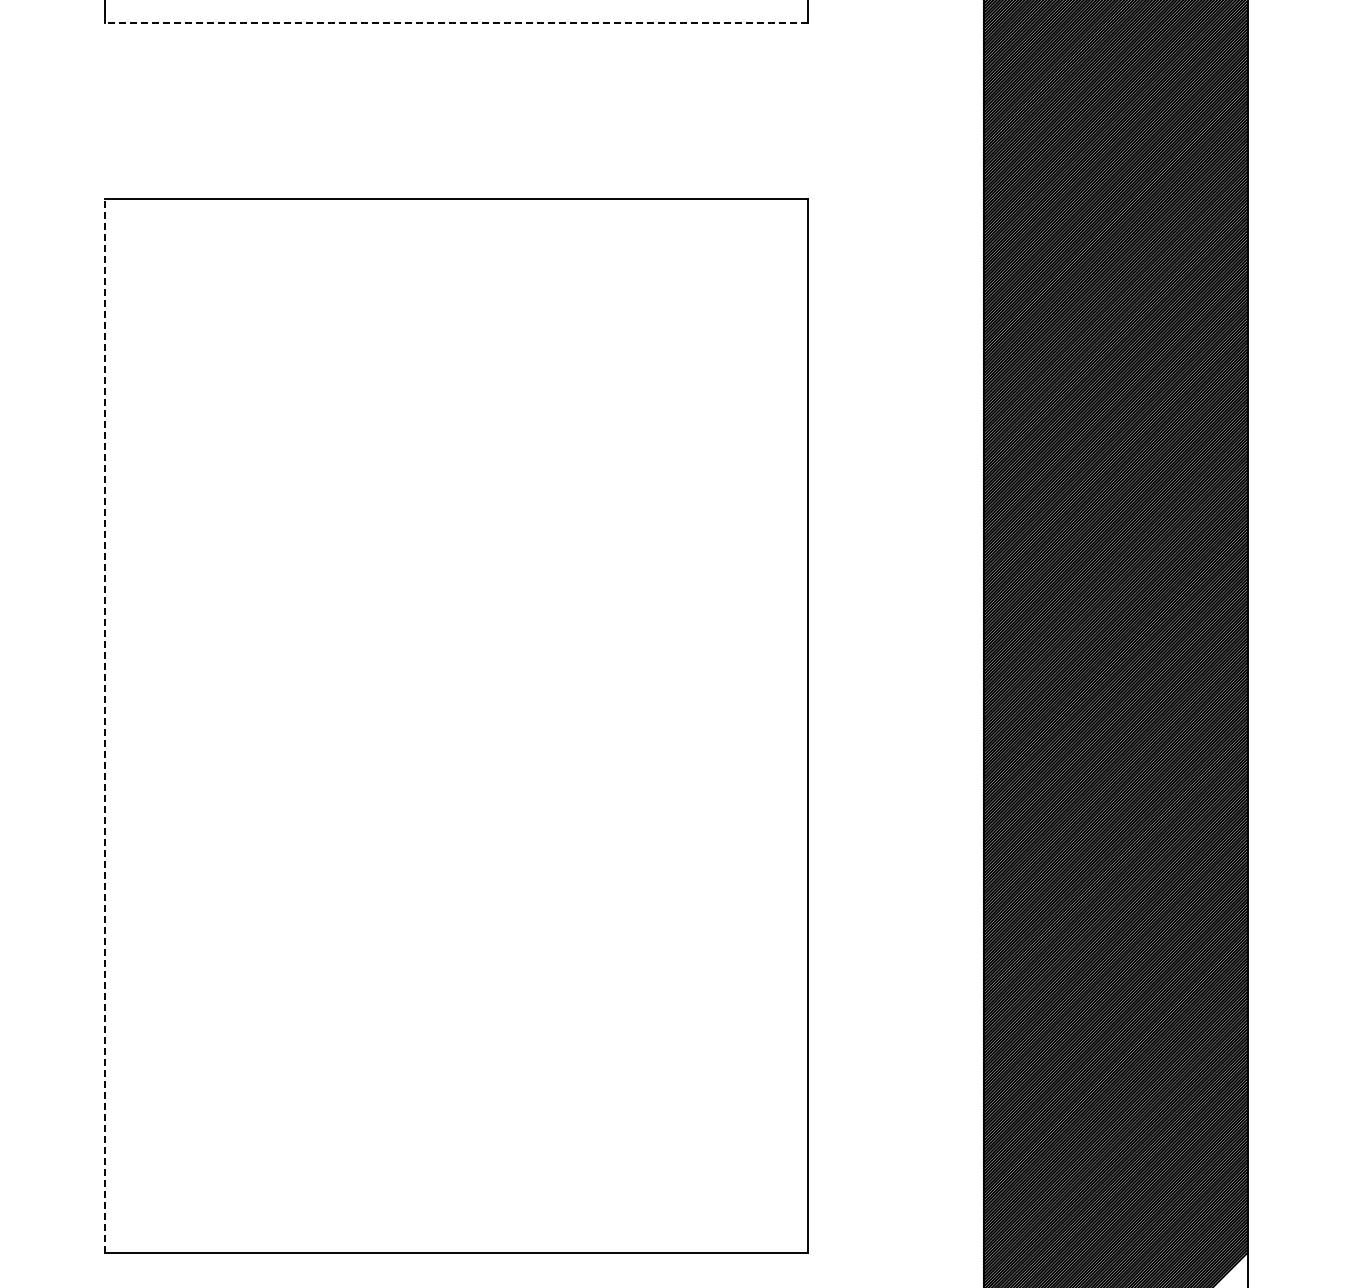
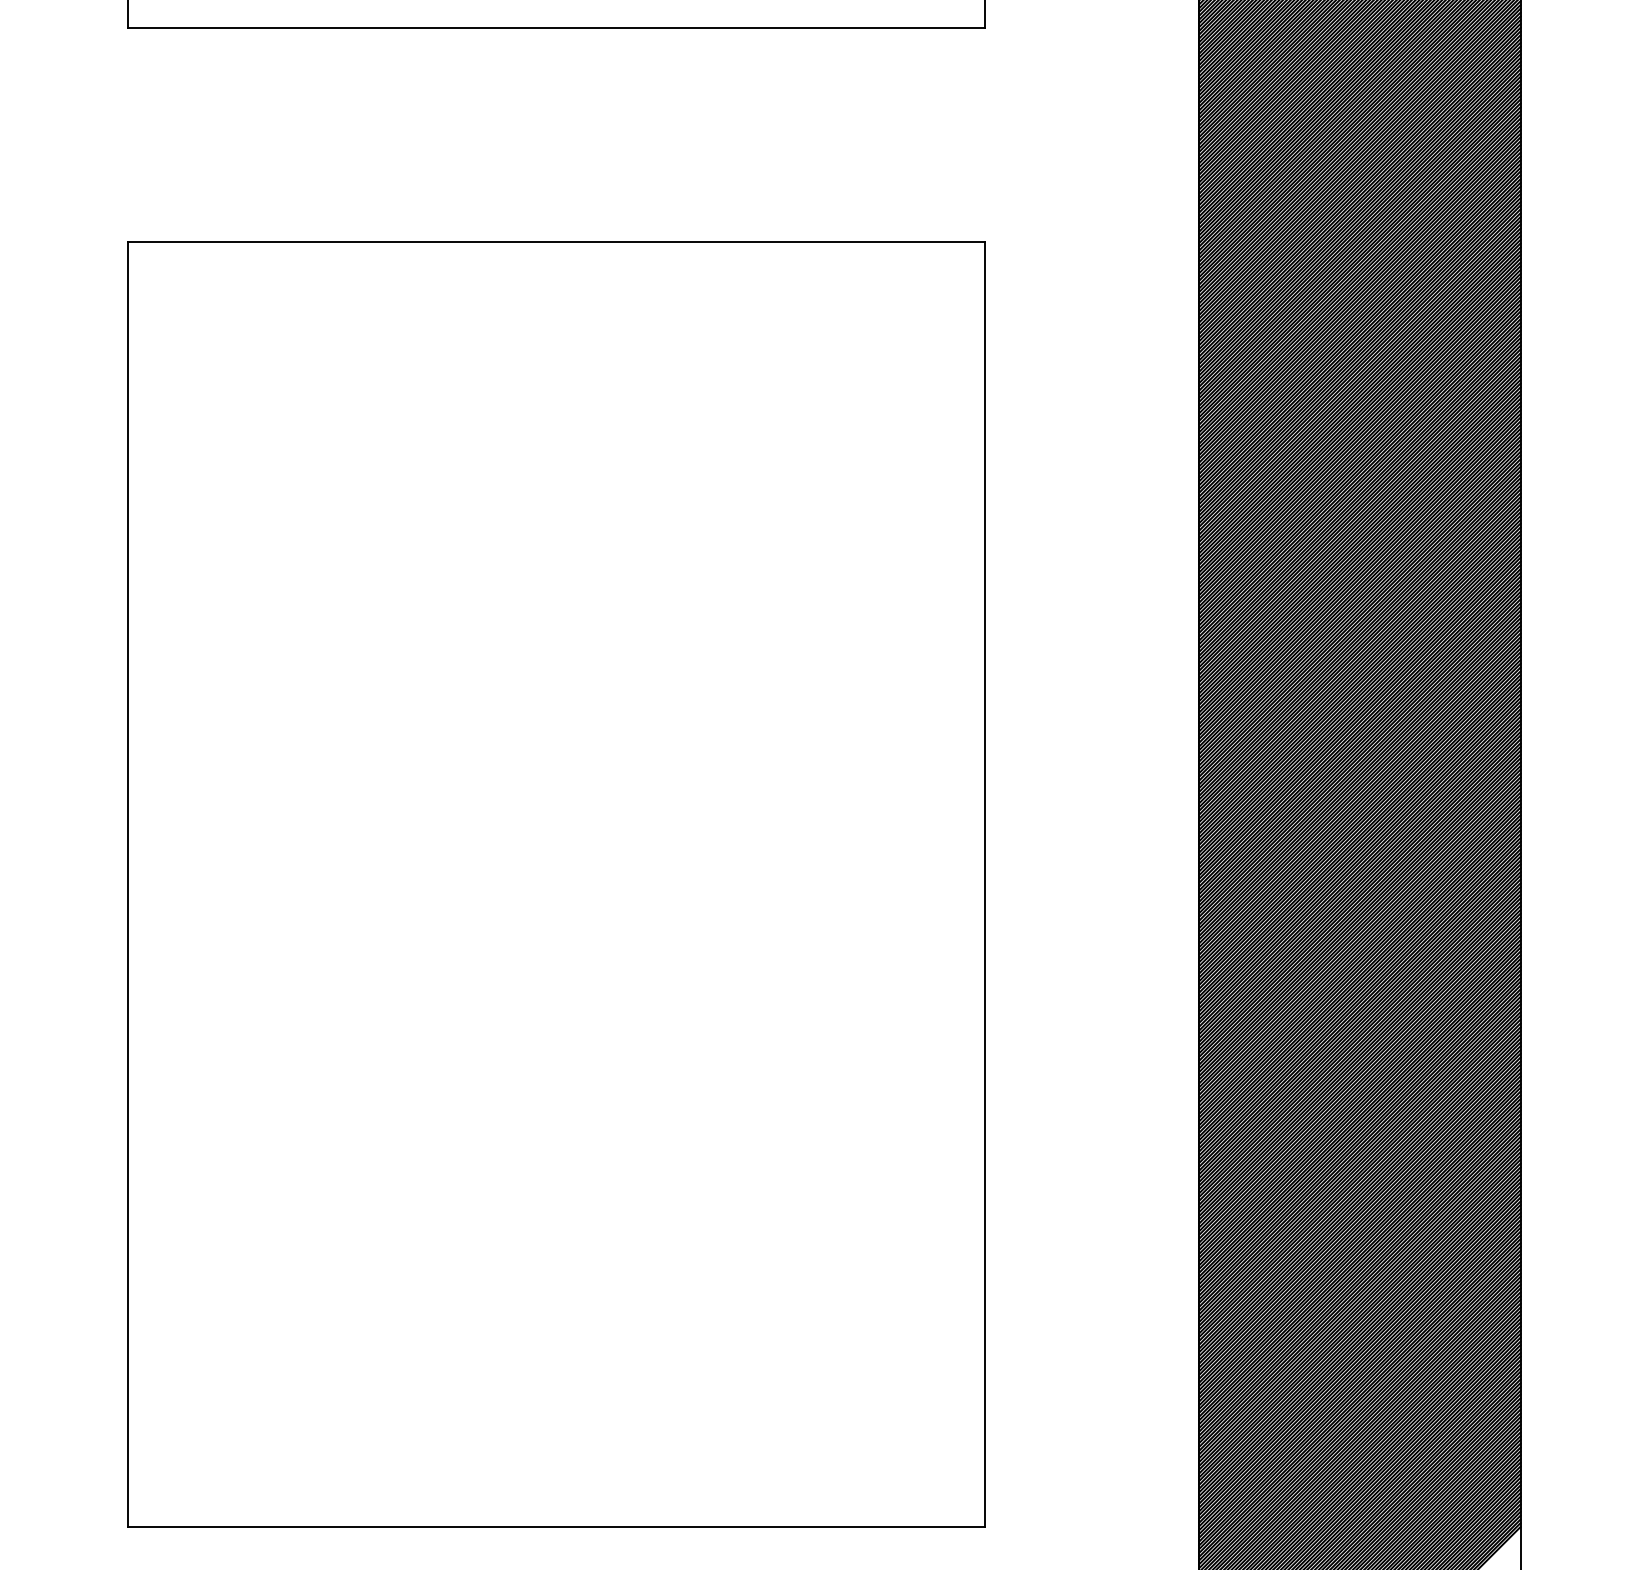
line: (456, 22) -> (556, 27), dashed -> solid
line: (105, 725) -> (128, 884), dashed -> solid

